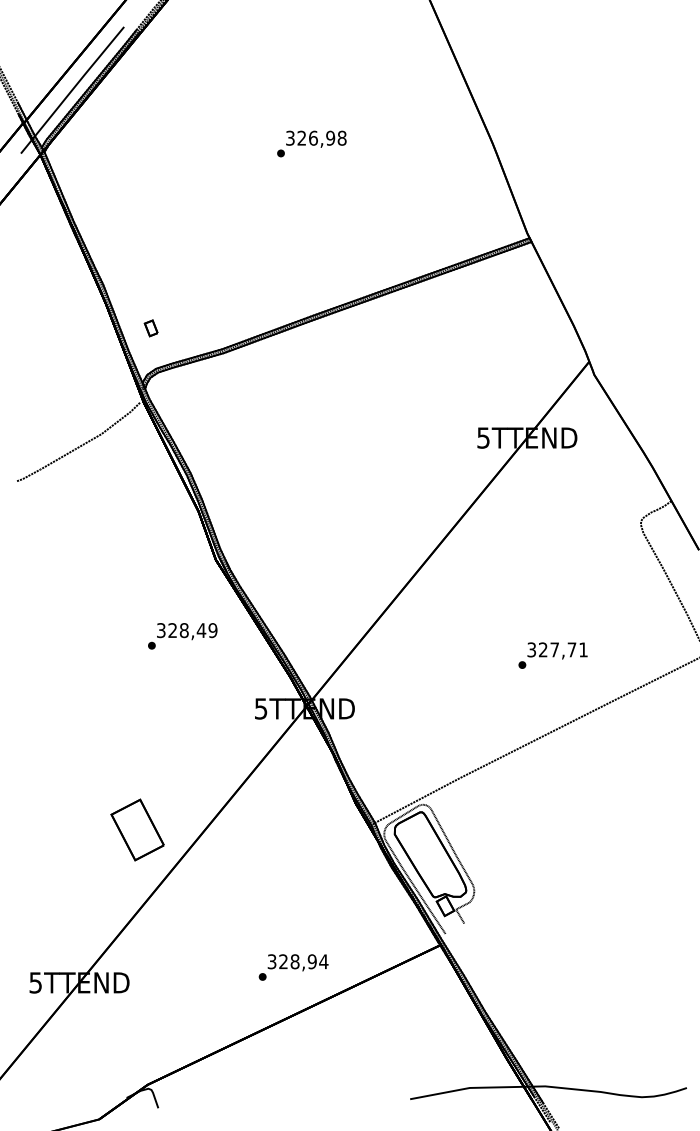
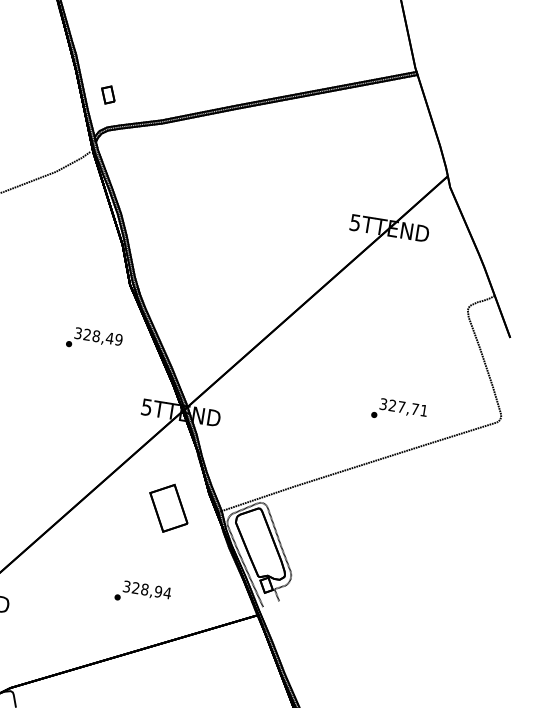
part: (151, 328) -> (108, 95), size x1.43
text: (552, 655) -> (399, 411), moved
part: (137, 829) -> (168, 507), moved
text: (293, 967) -> (142, 593), moved

